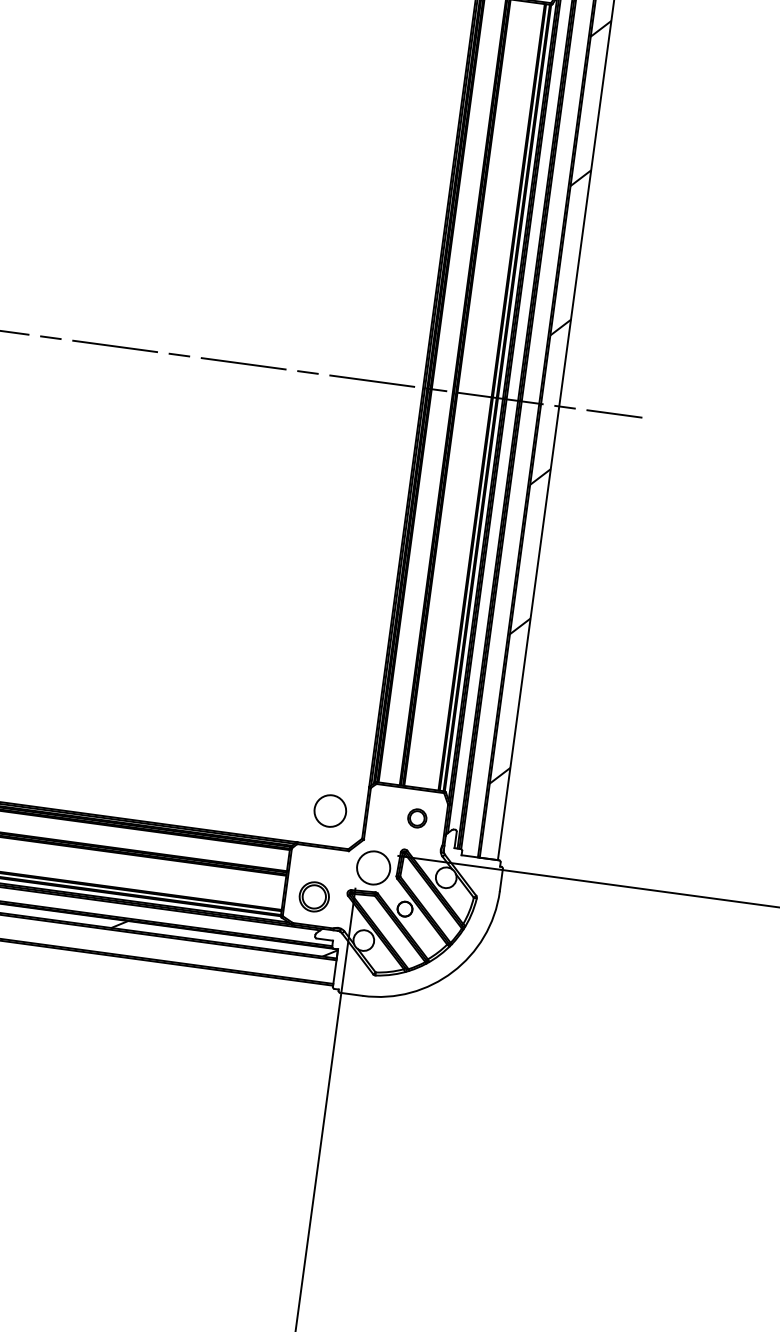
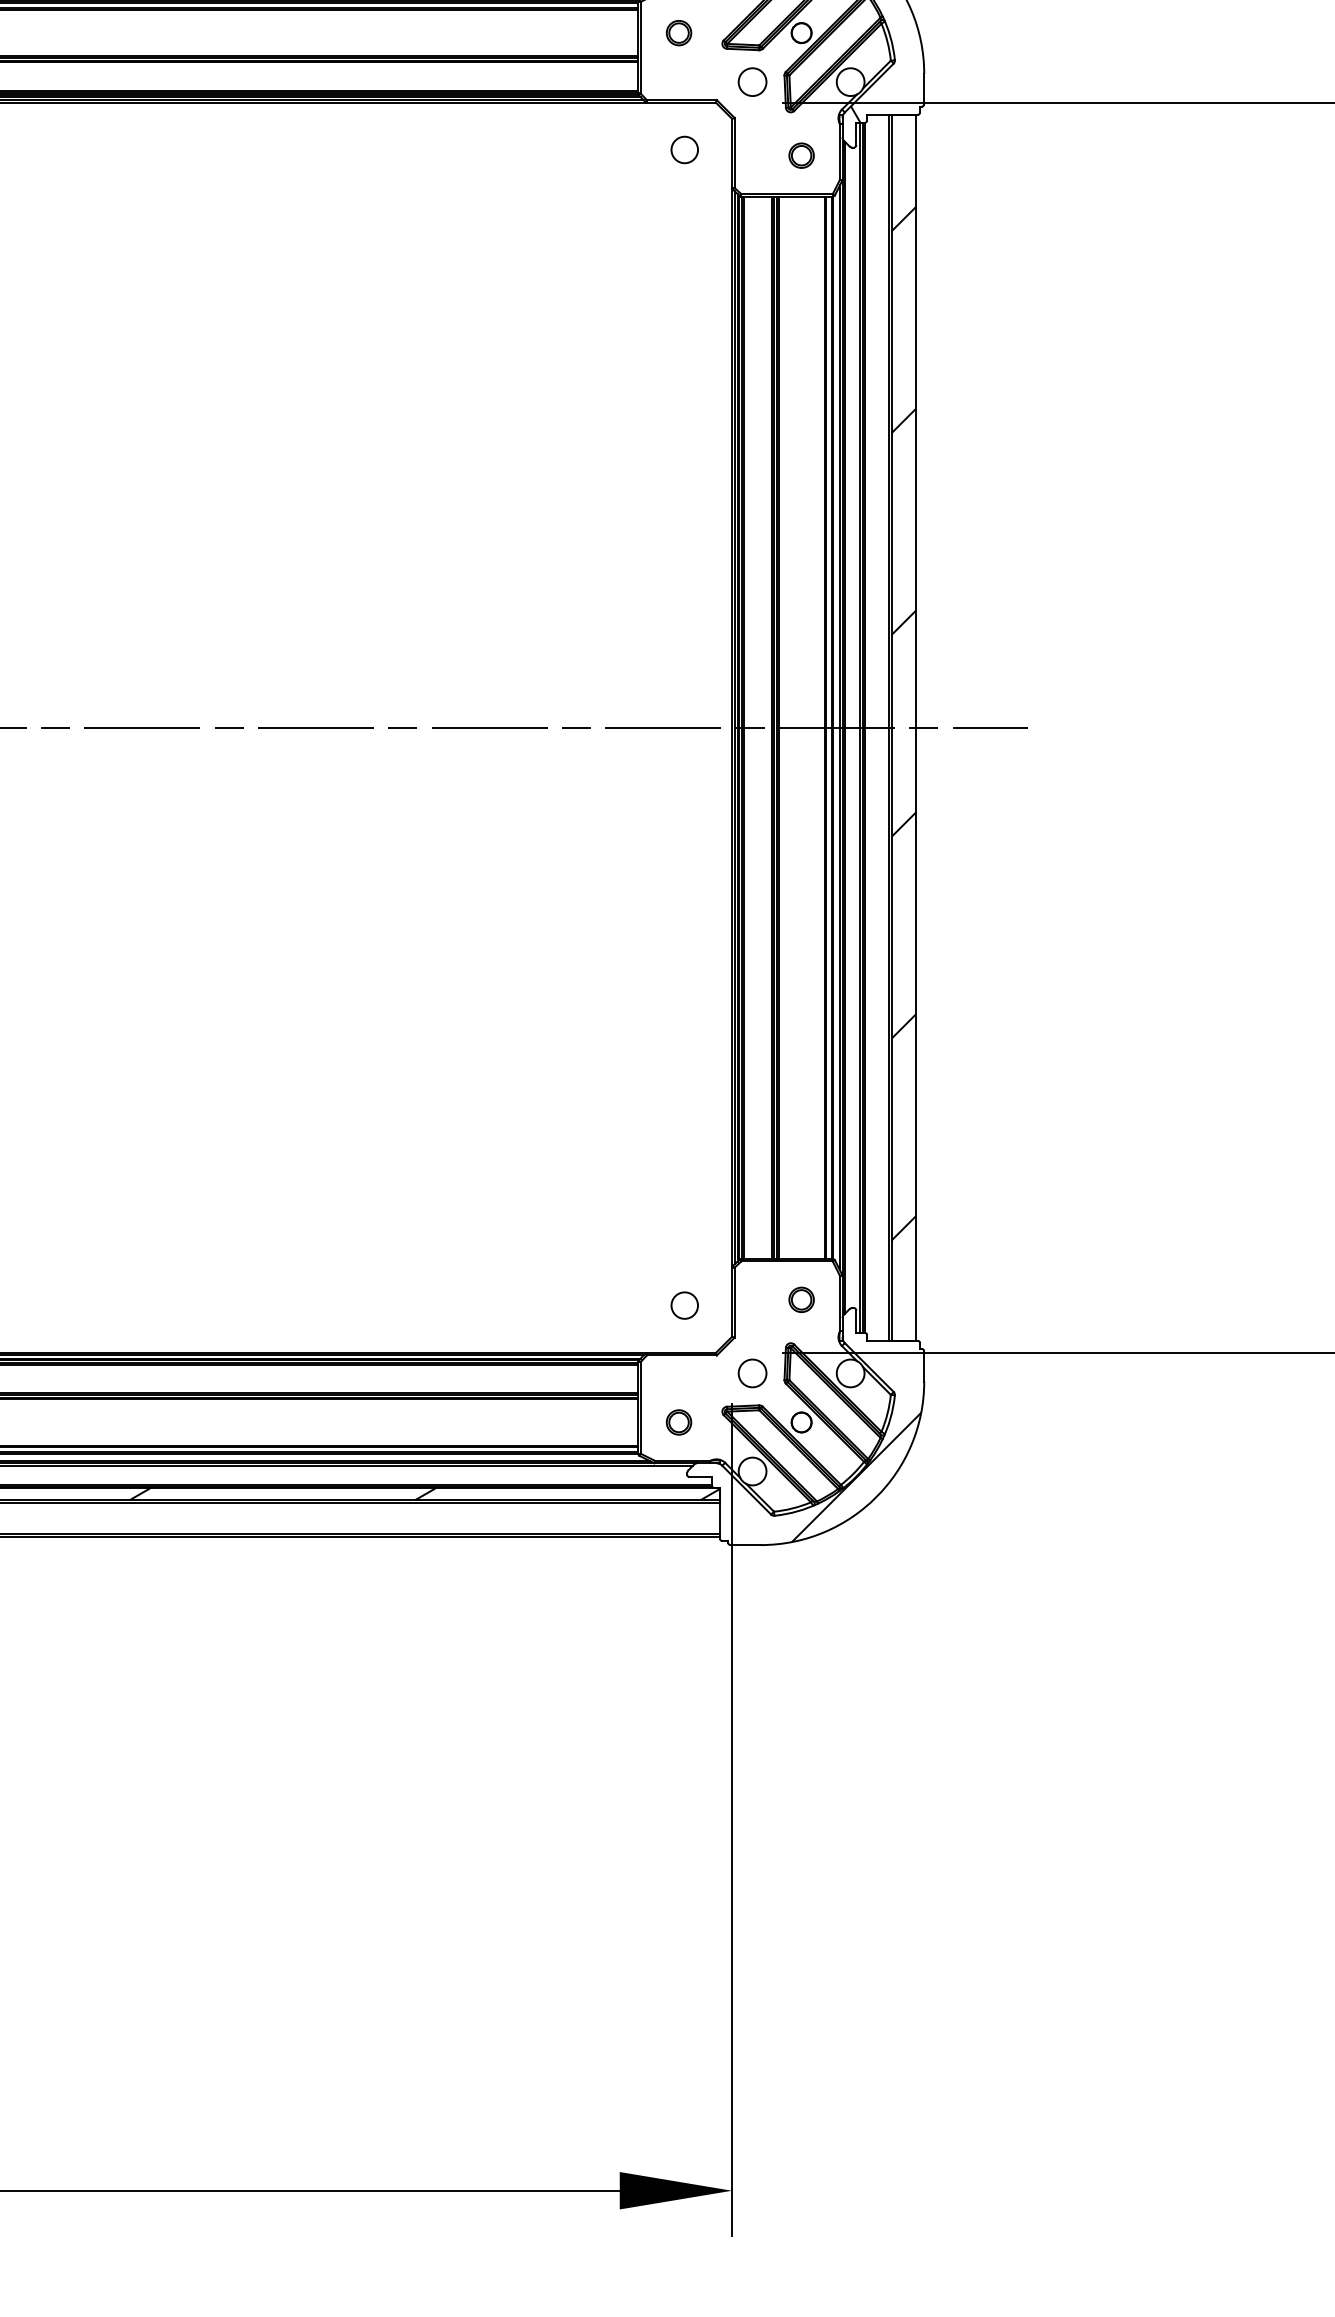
circle: (330, 810) -> (684, 1305), size x0.62
circle: (373, 868) -> (752, 1373), size x0.62
part: (313, 896) -> (678, 1422), size x0.62
hatch: (440, 955) -> (856, 1477), added

